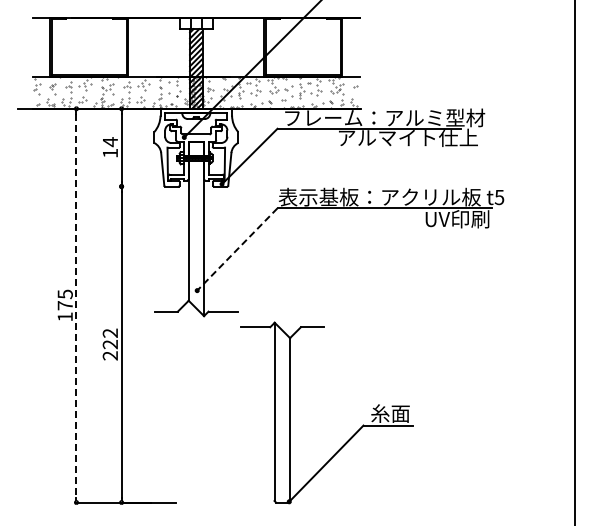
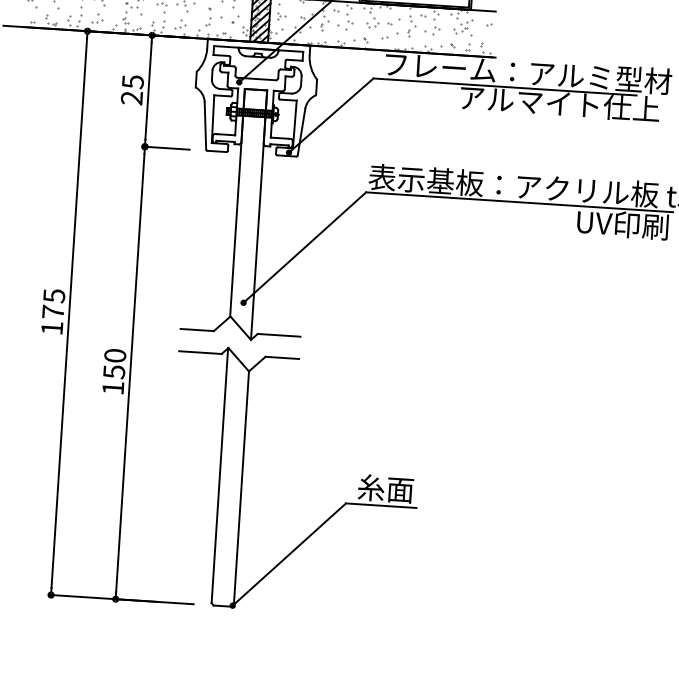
text: (110, 147) -> (132, 89), 14 -> 25
line: (136, 186) -> (166, 148), added
line: (237, 249) -> (305, 247), dashed -> solid
line: (76, 305) -> (69, 312), dashed -> solid
text: (110, 344) -> (114, 371), 222 -> 150
part: (351, 436) -> (327, 517), moved

